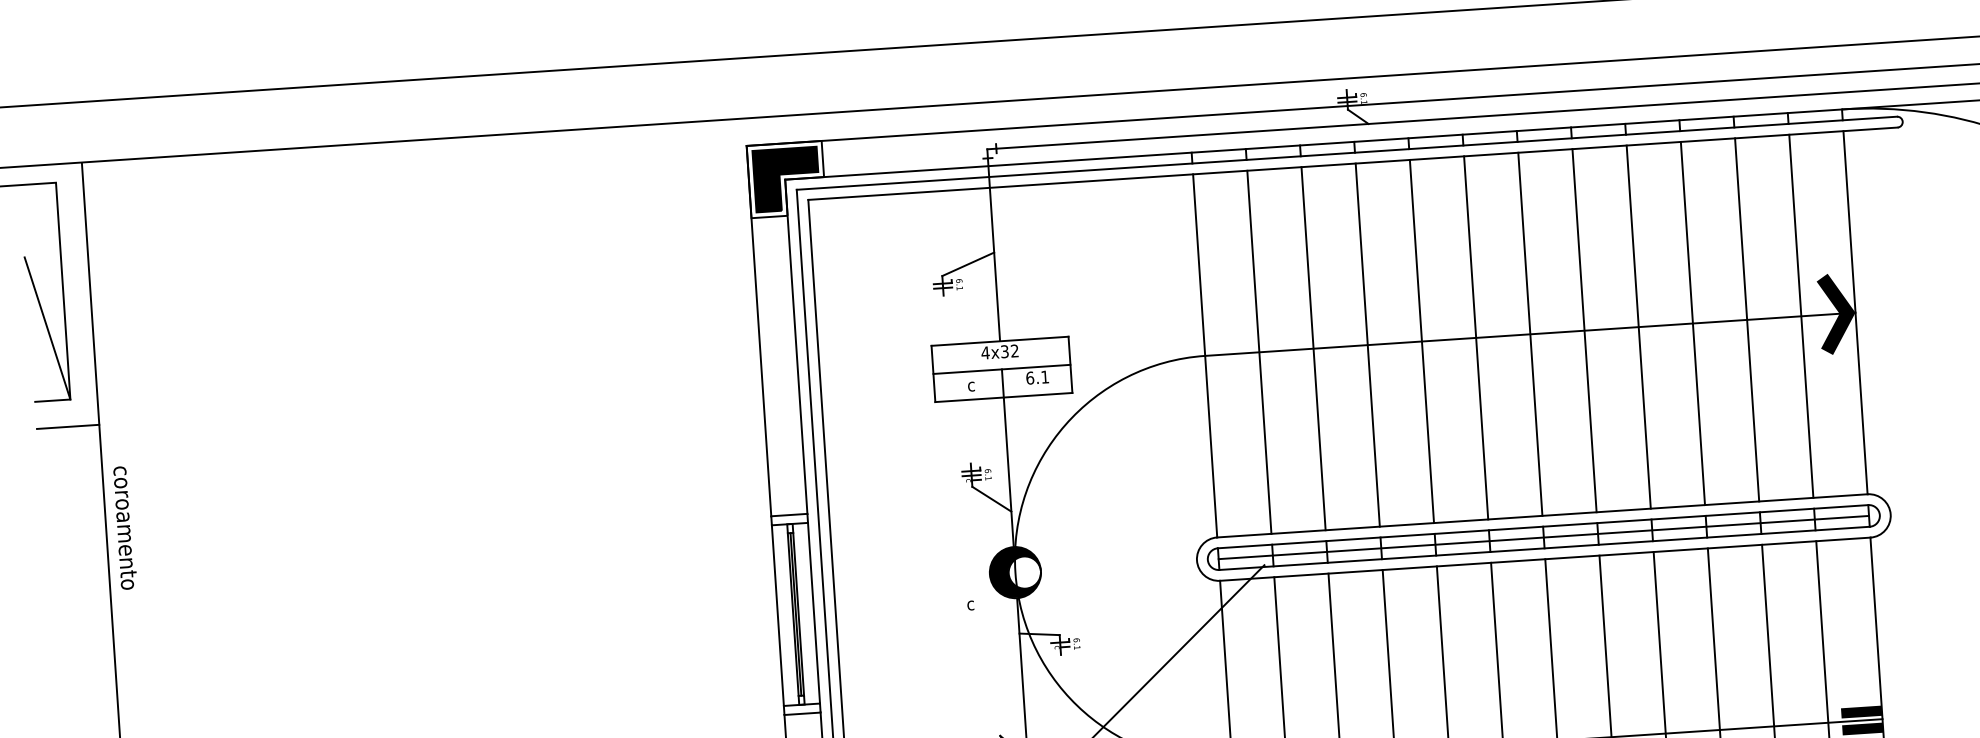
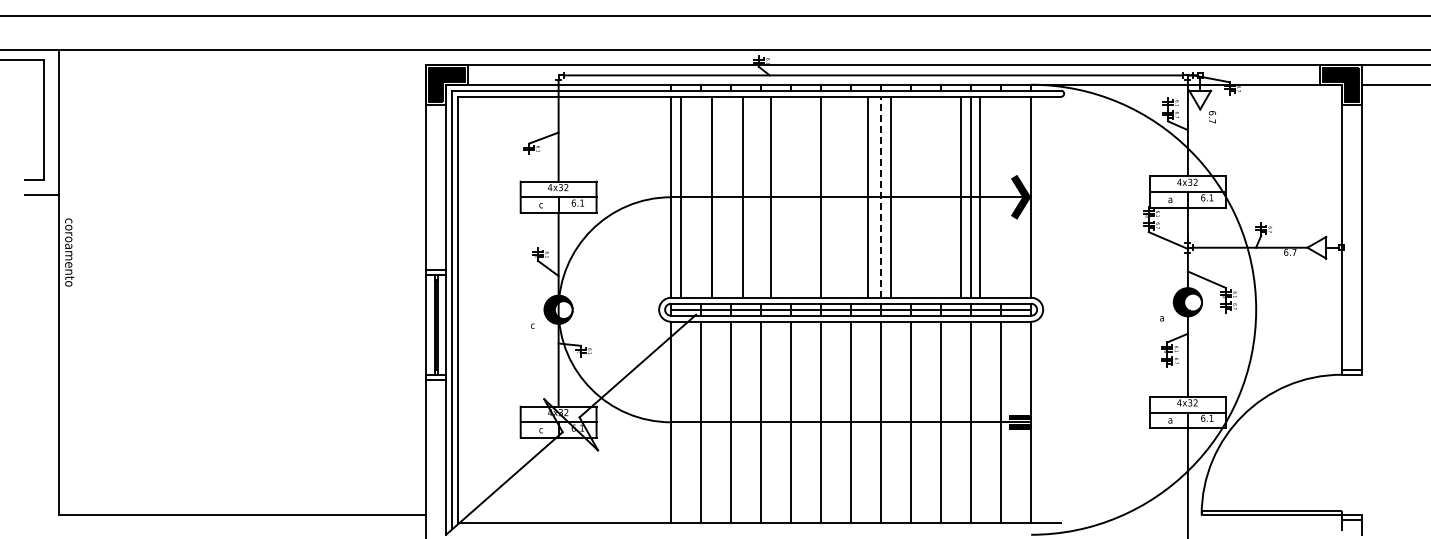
line: (1801, 314) -> (980, 196), moved
line: (1693, 322) -> (961, 196), moved
line: (1639, 325) -> (891, 196), moved
line: (48, 327) -> (34, 139), removed
line: (1585, 331) -> (881, 197), solid -> dashed
line: (1530, 332) -> (868, 196), moved
line: (1422, 340) -> (771, 196), moved
line: (1368, 343) -> (743, 196), moved
line: (1314, 347) -> (712, 196), moved
line: (1259, 350) -> (681, 196), moved

